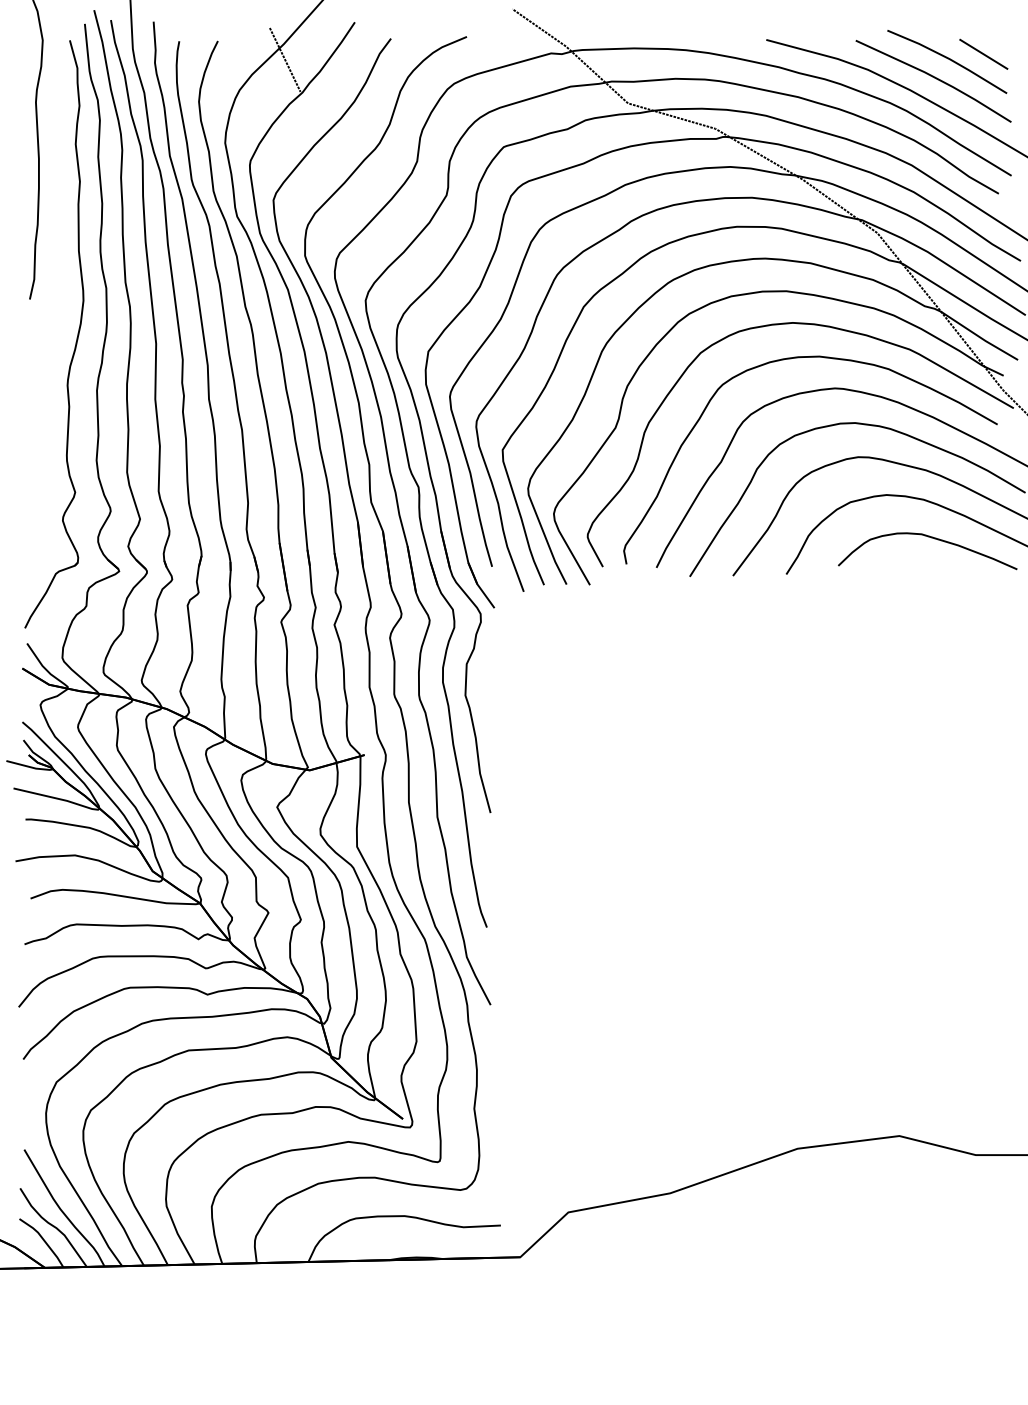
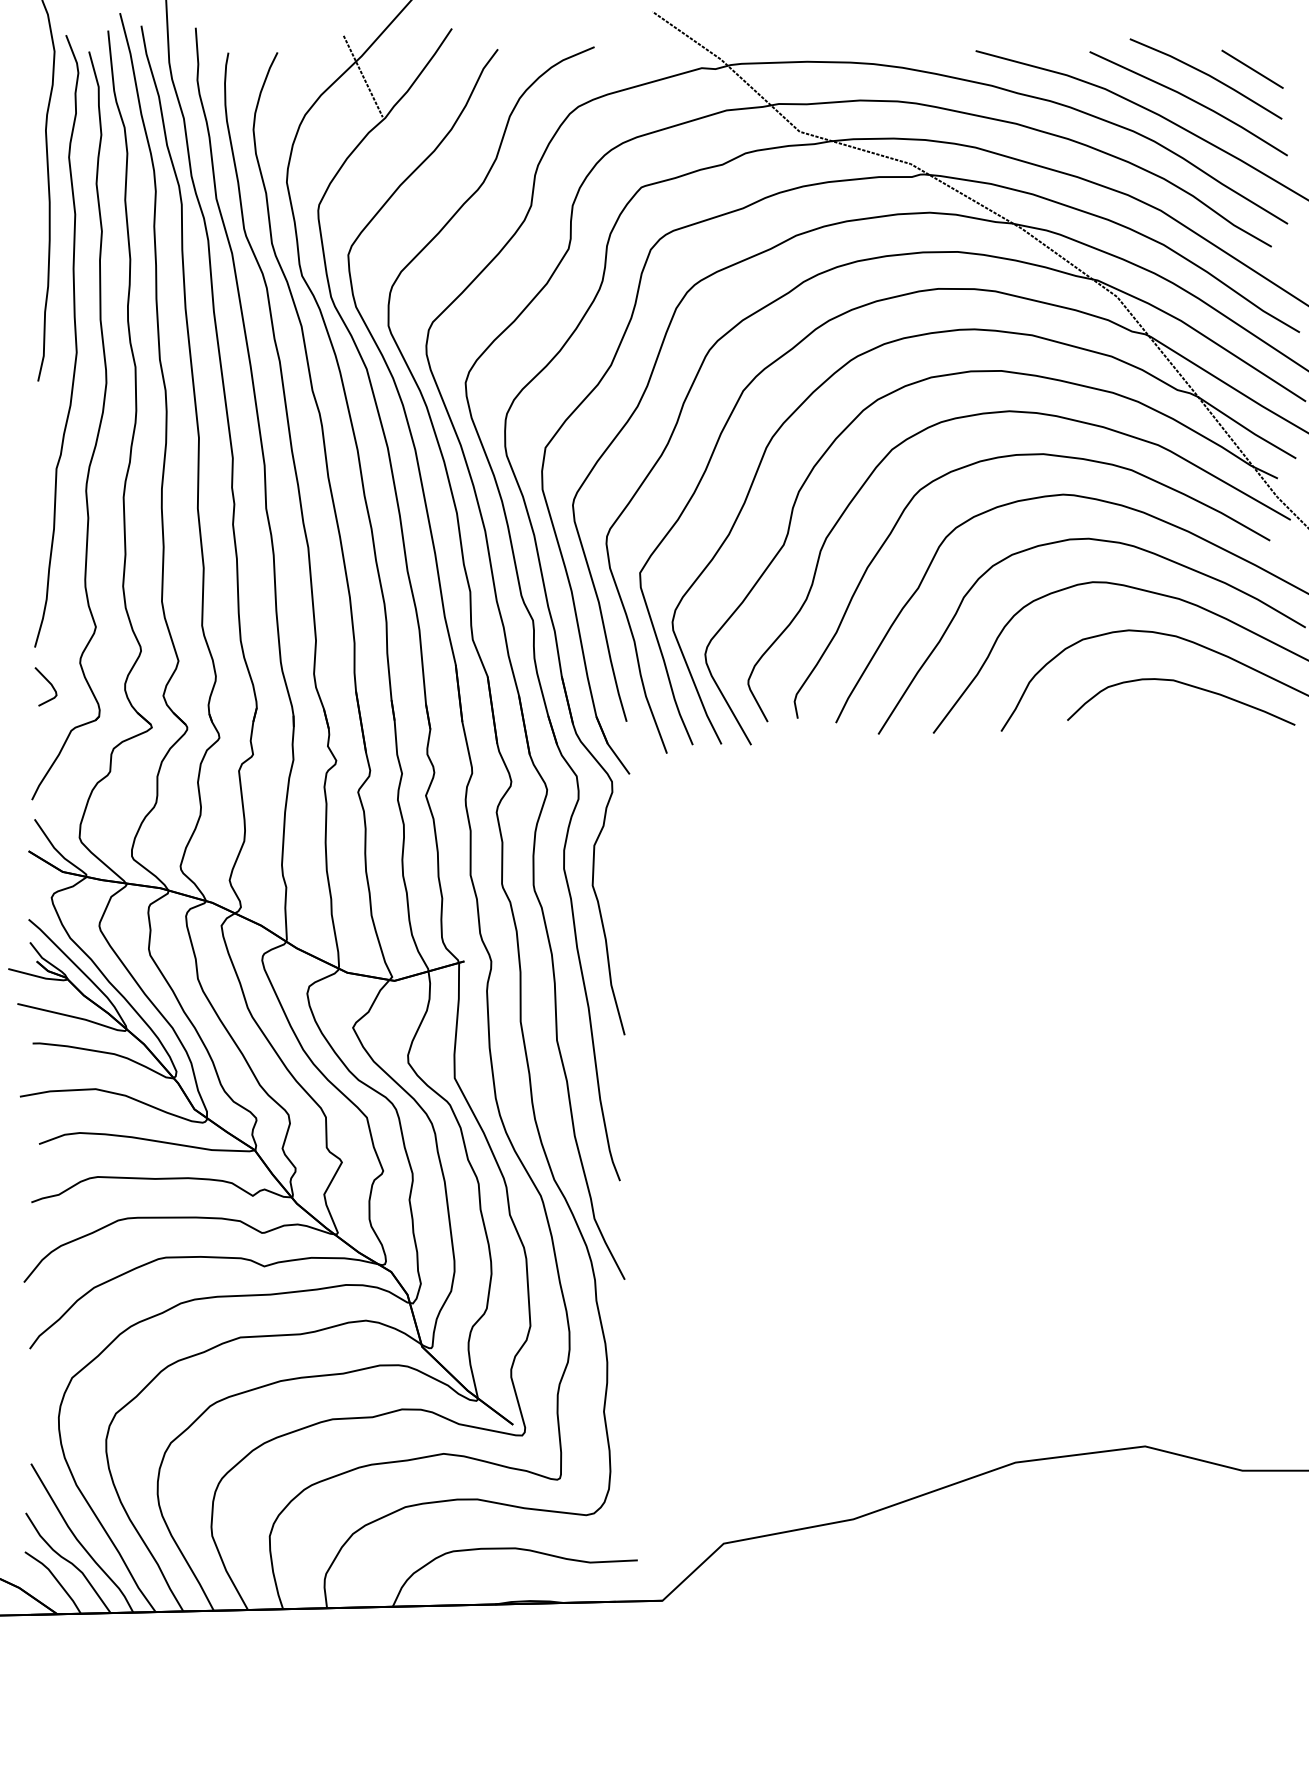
part: (57, 290) -> (73, 370), added

